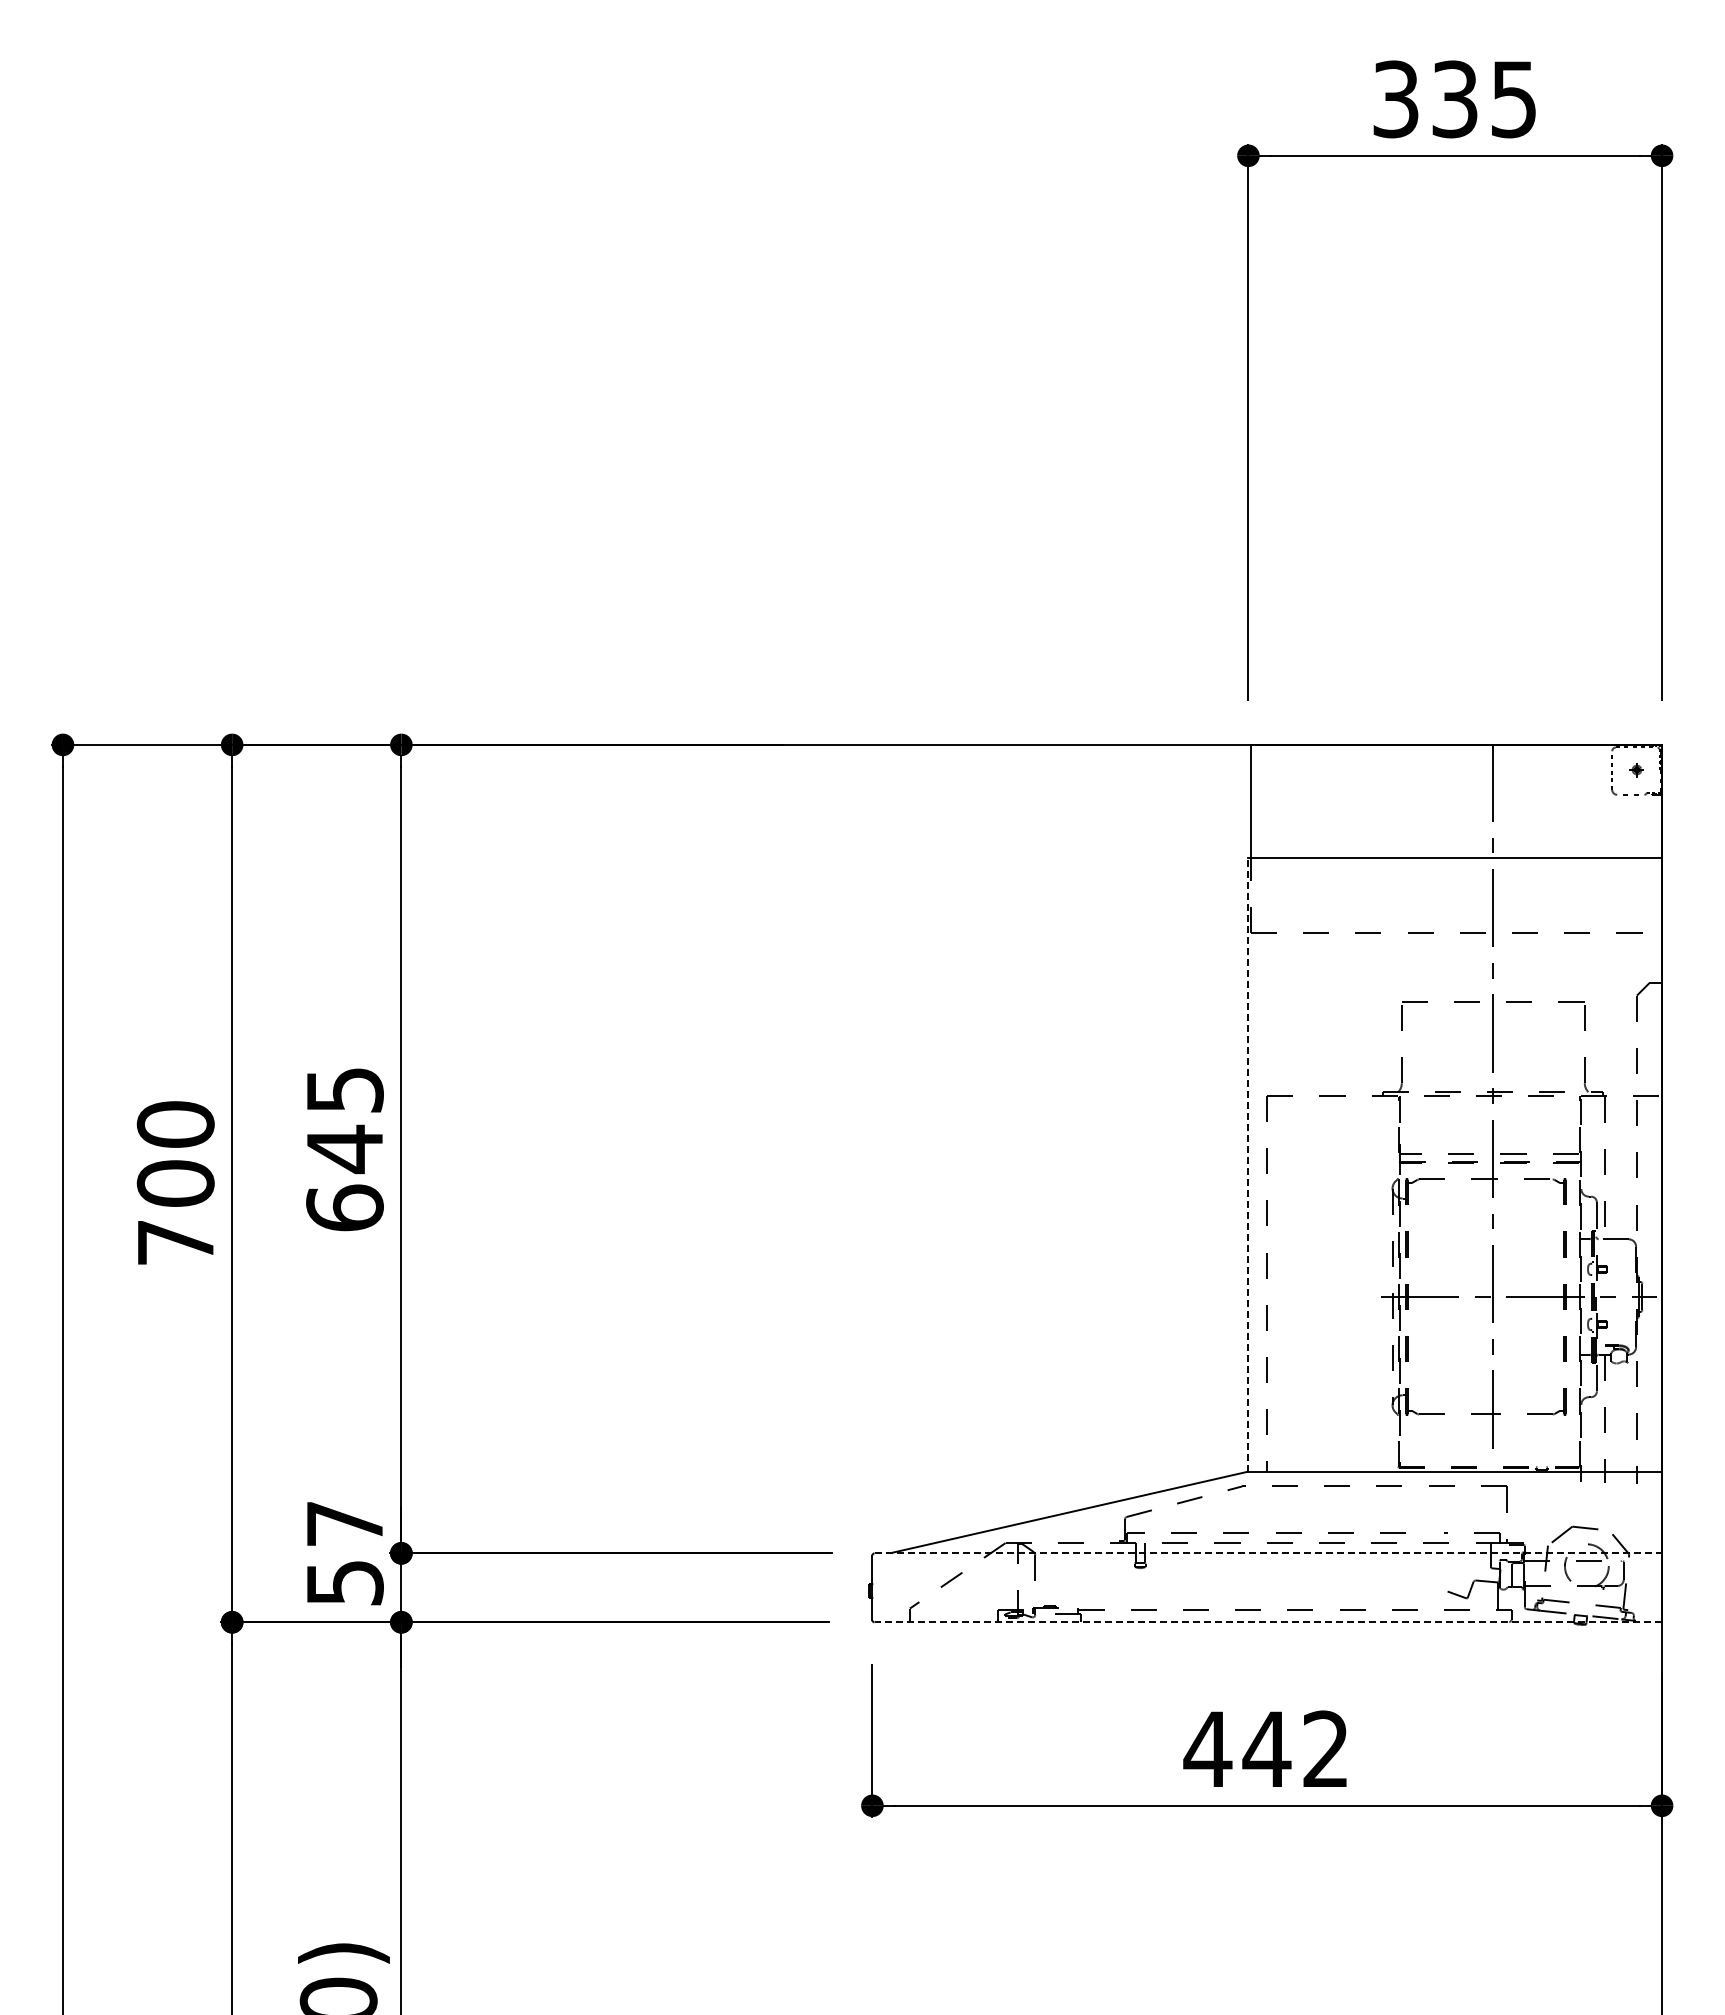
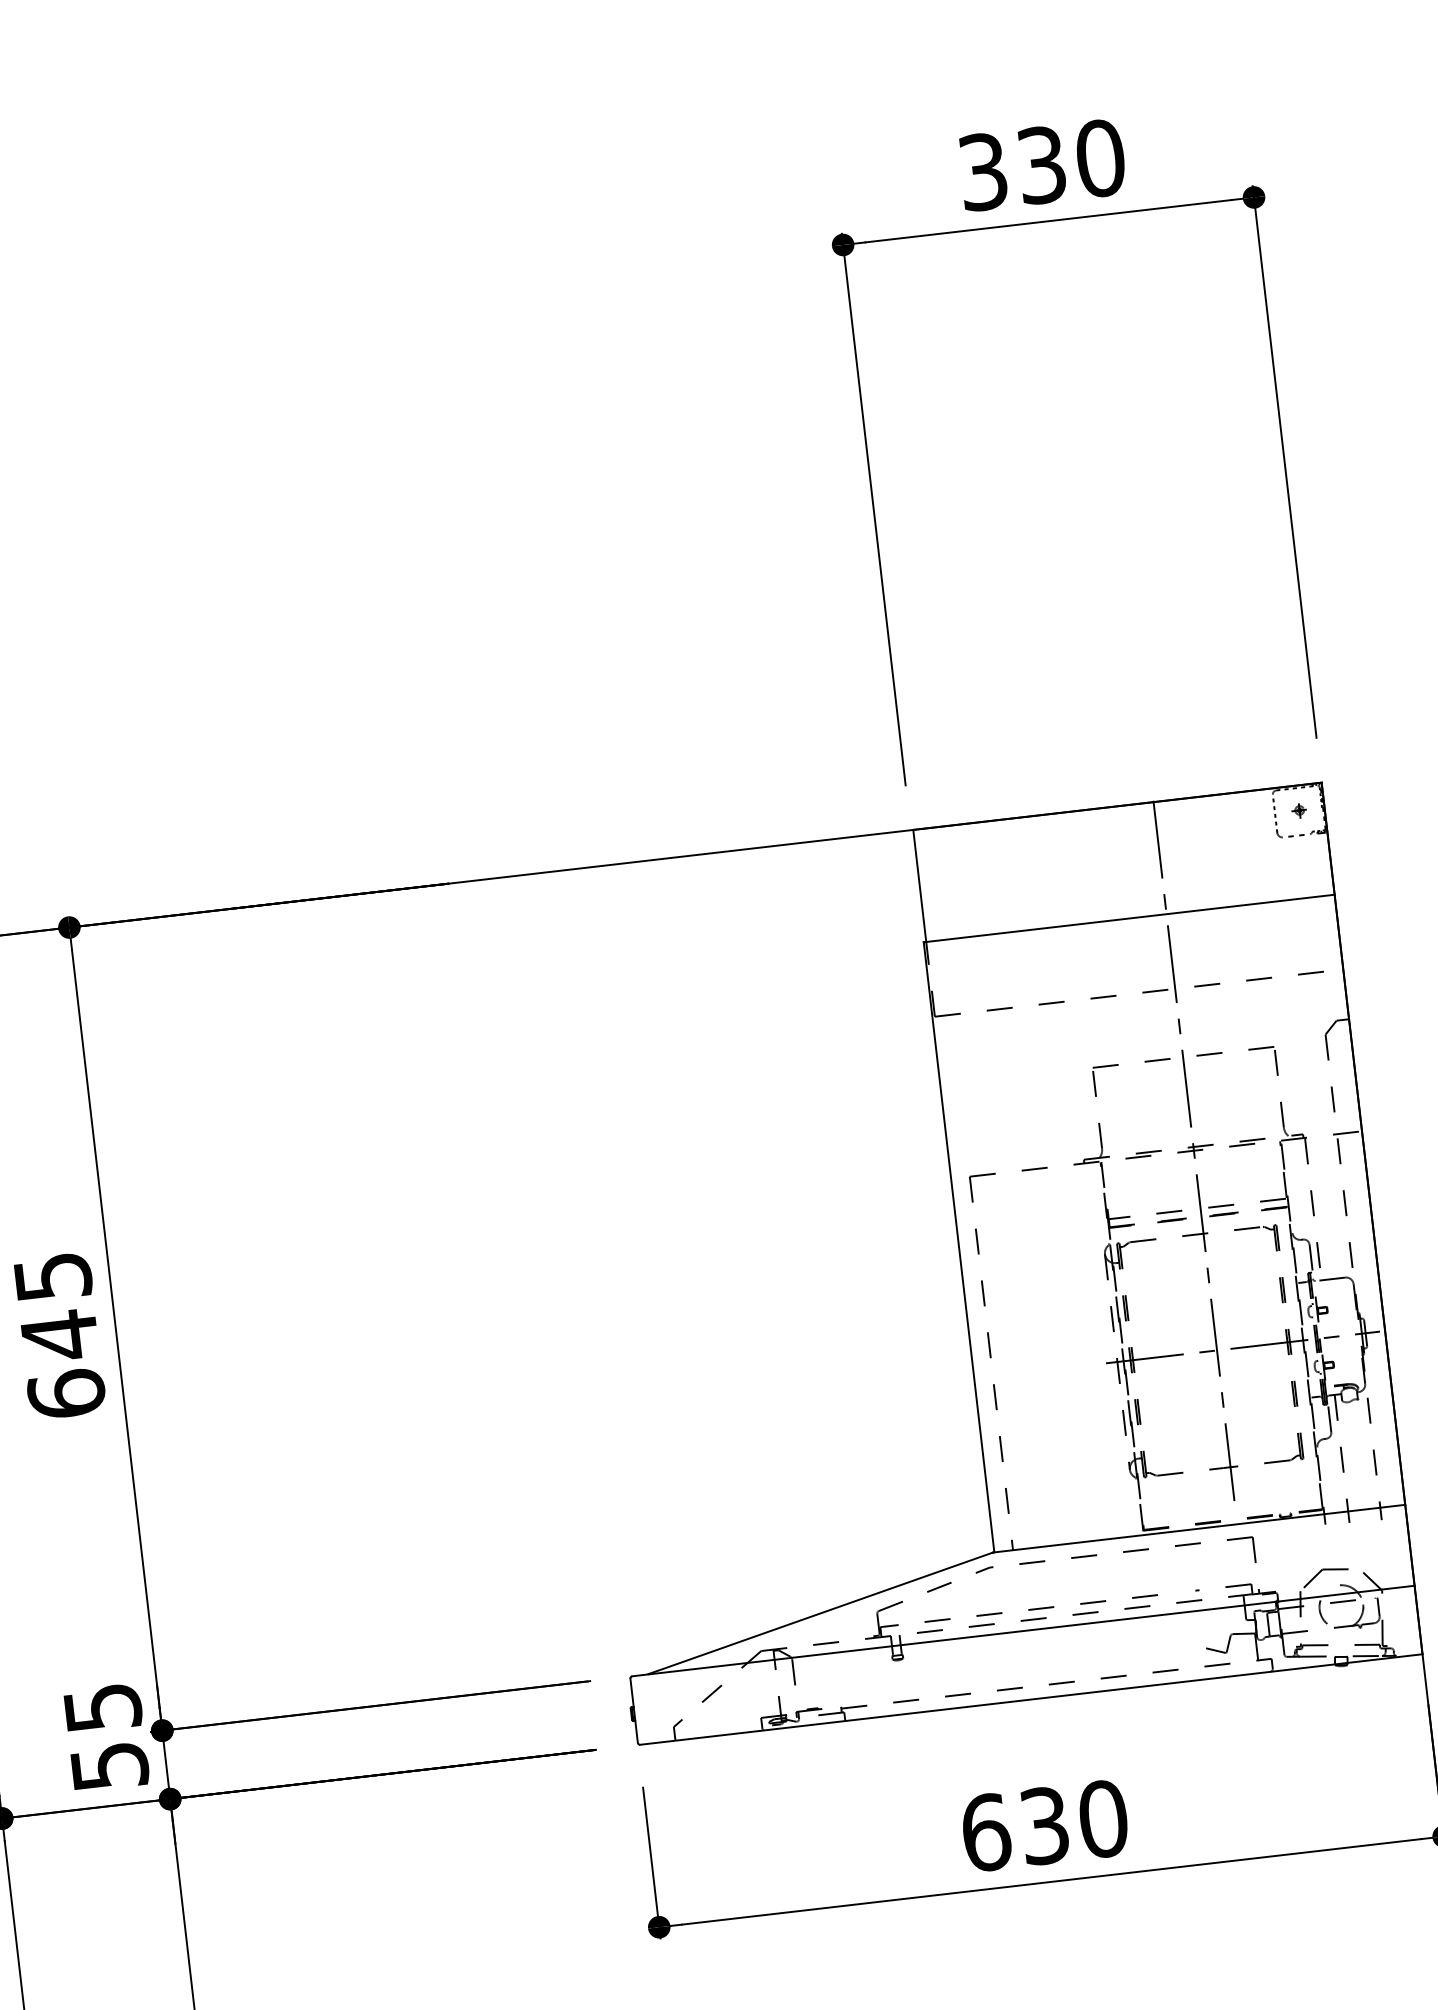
text: (1514, 99) -> (1100, 158), 335 -> 330
line: (1248, 1164) -> (959, 1246), dashed -> solid
text: (345, 1524) -> (103, 1708), 57 -> 55
line: (1268, 1553) -> (1023, 1631), dashed -> solid
line: (1268, 1622) -> (1031, 1699), dashed -> solid
text: (1266, 1749) -> (1044, 1826), 442 -> 630

